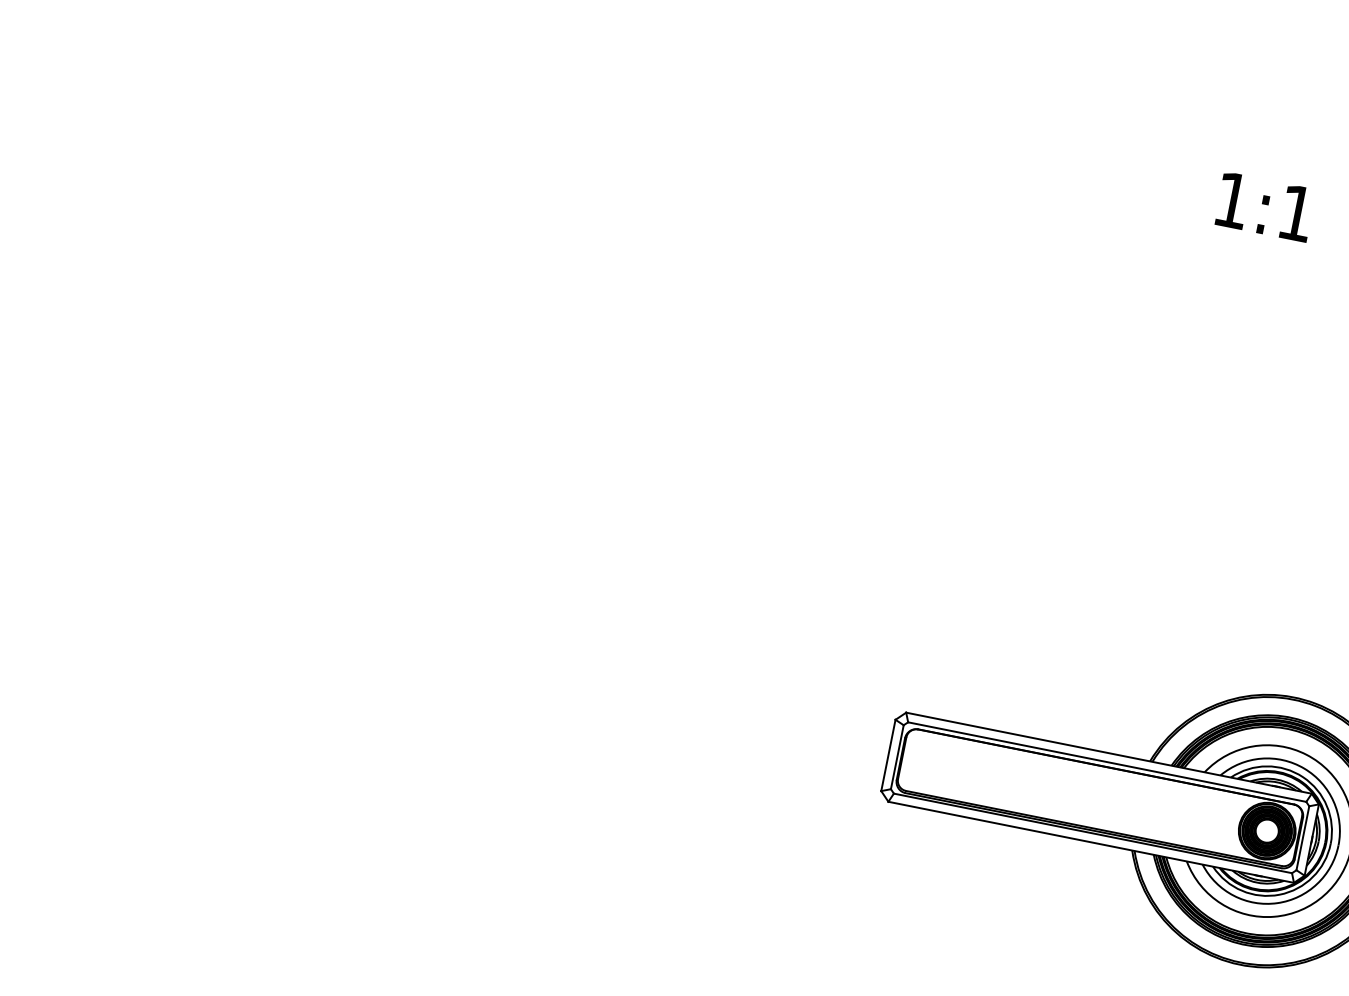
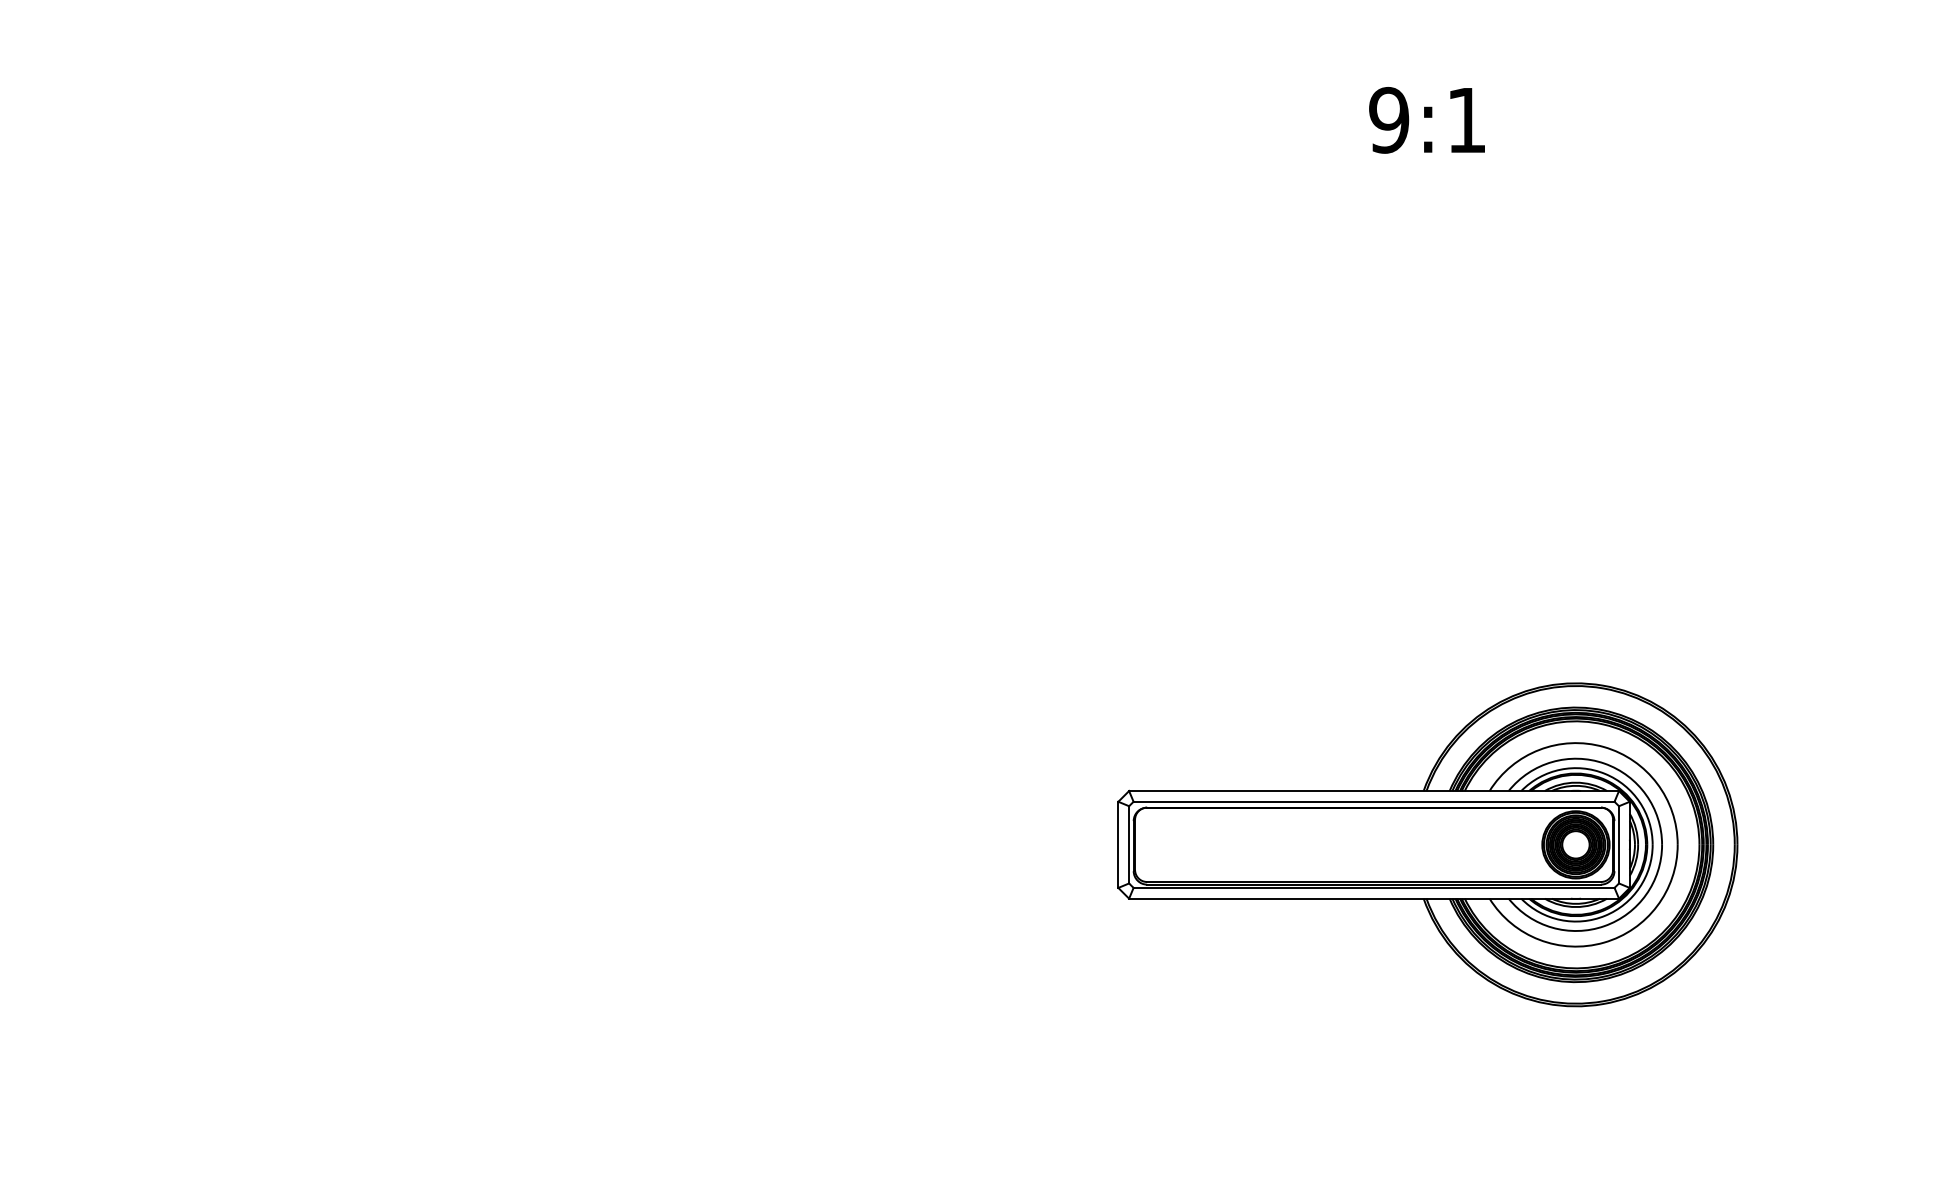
text: (1232, 199) -> (1389, 119), 1:1 -> 9:1

